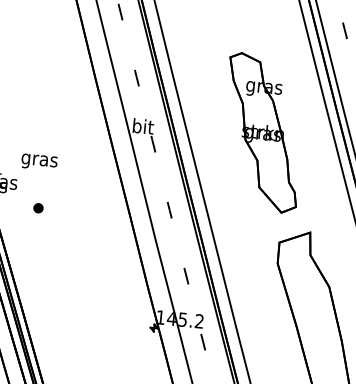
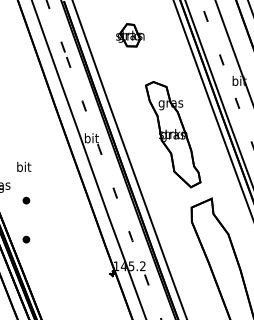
text: (39, 159) -> (23, 167), gras -> bit
part: (32, 265) -> (26, 239), added

